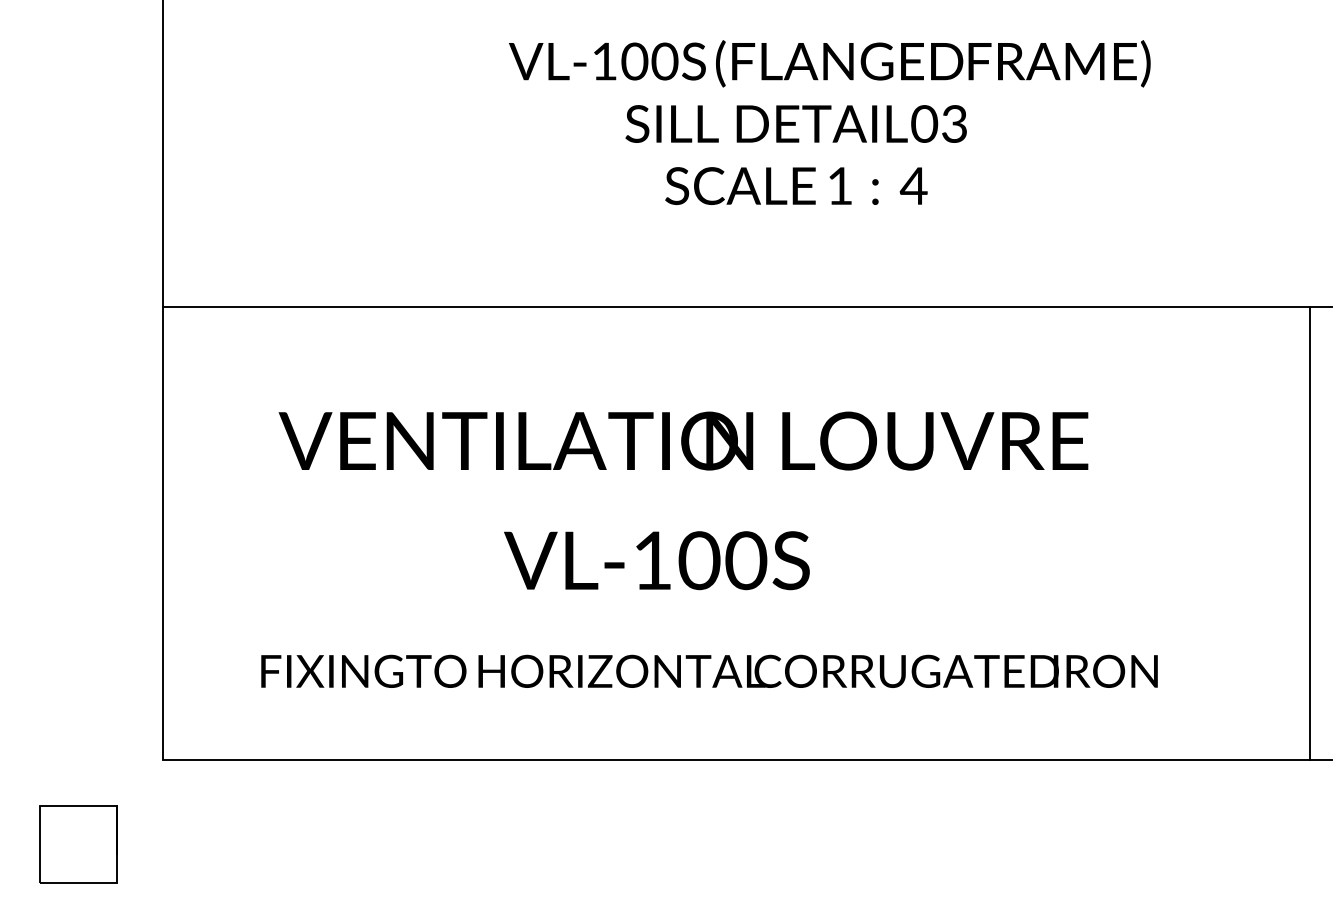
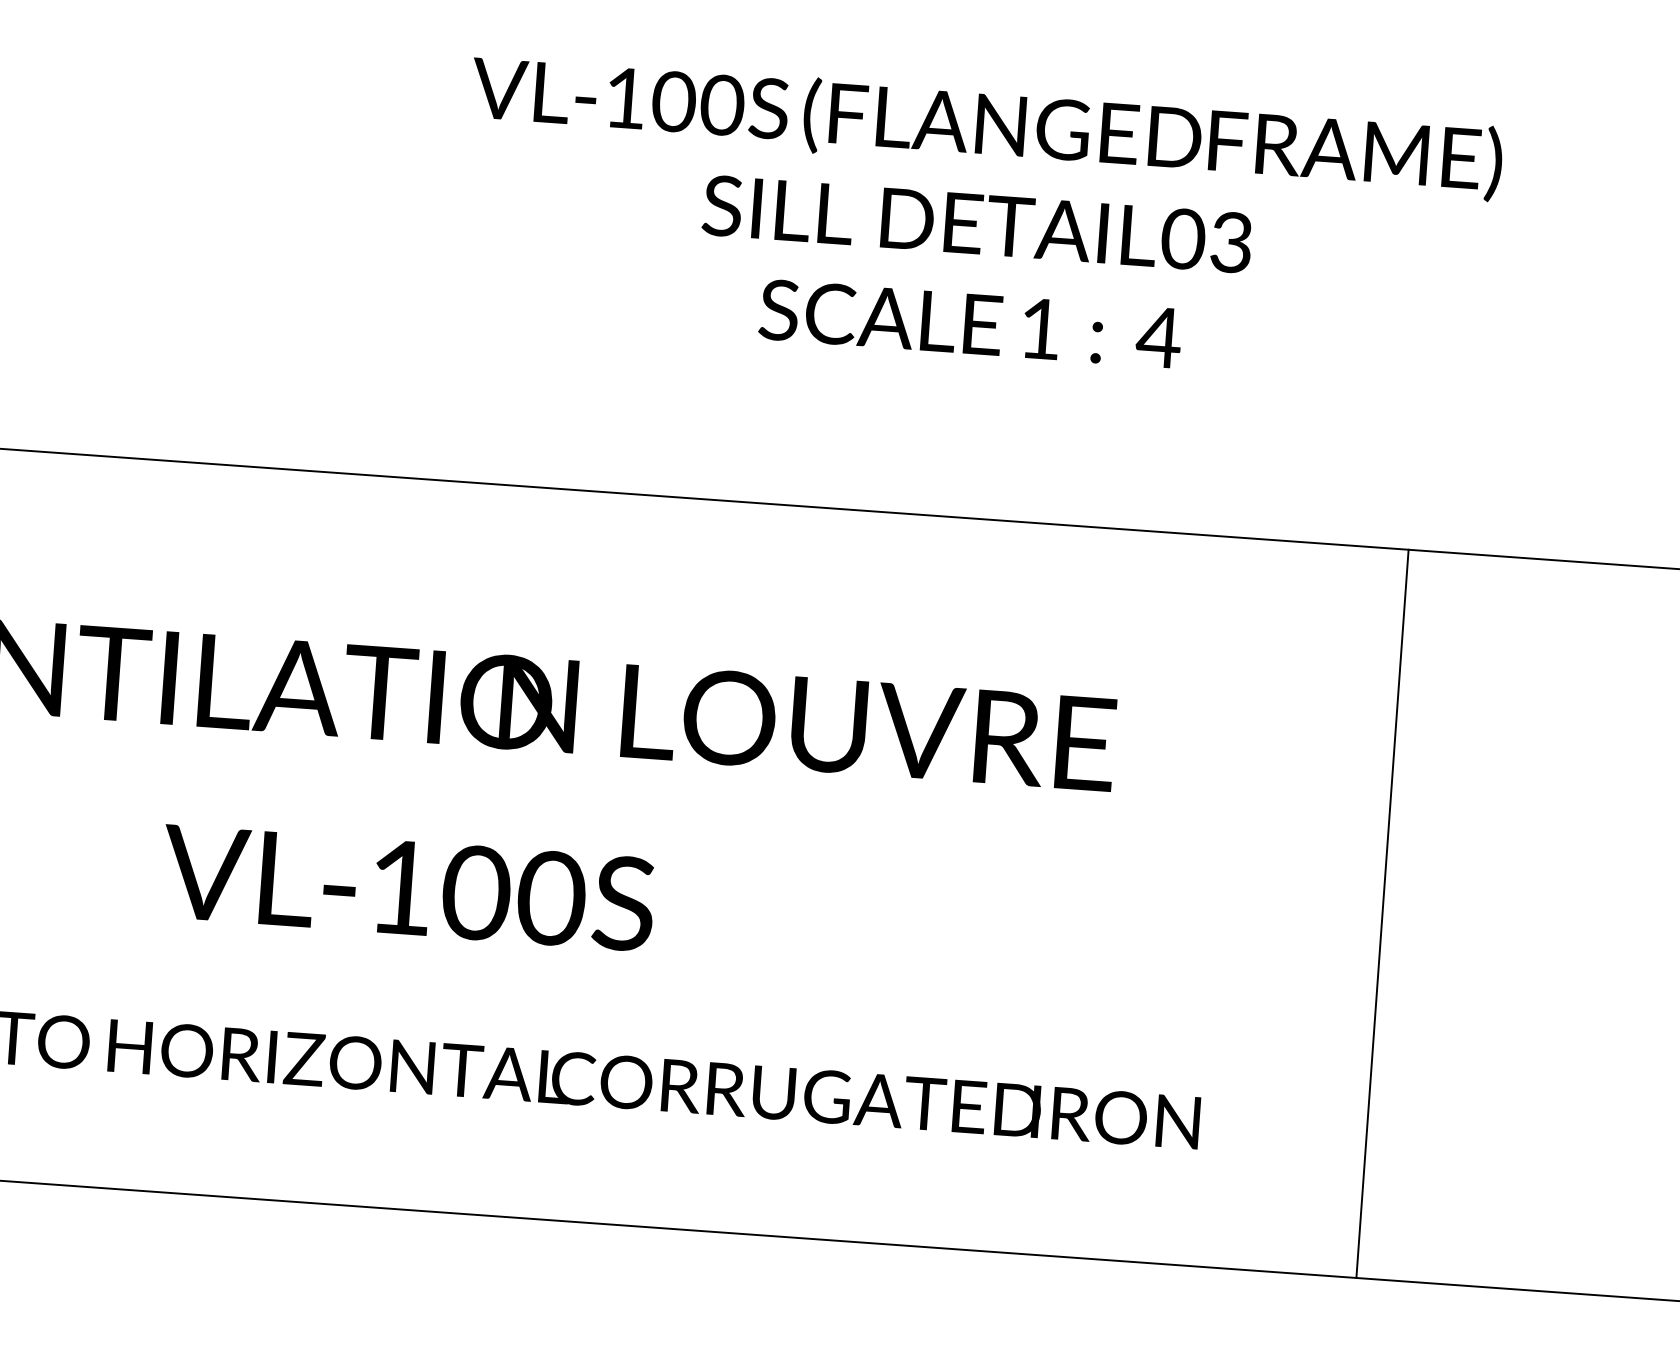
text: (829, 63) -> (986, 127), moved
text: (795, 154) -> (972, 273), moved
line: (1309, 533) -> (1381, 914), moved

